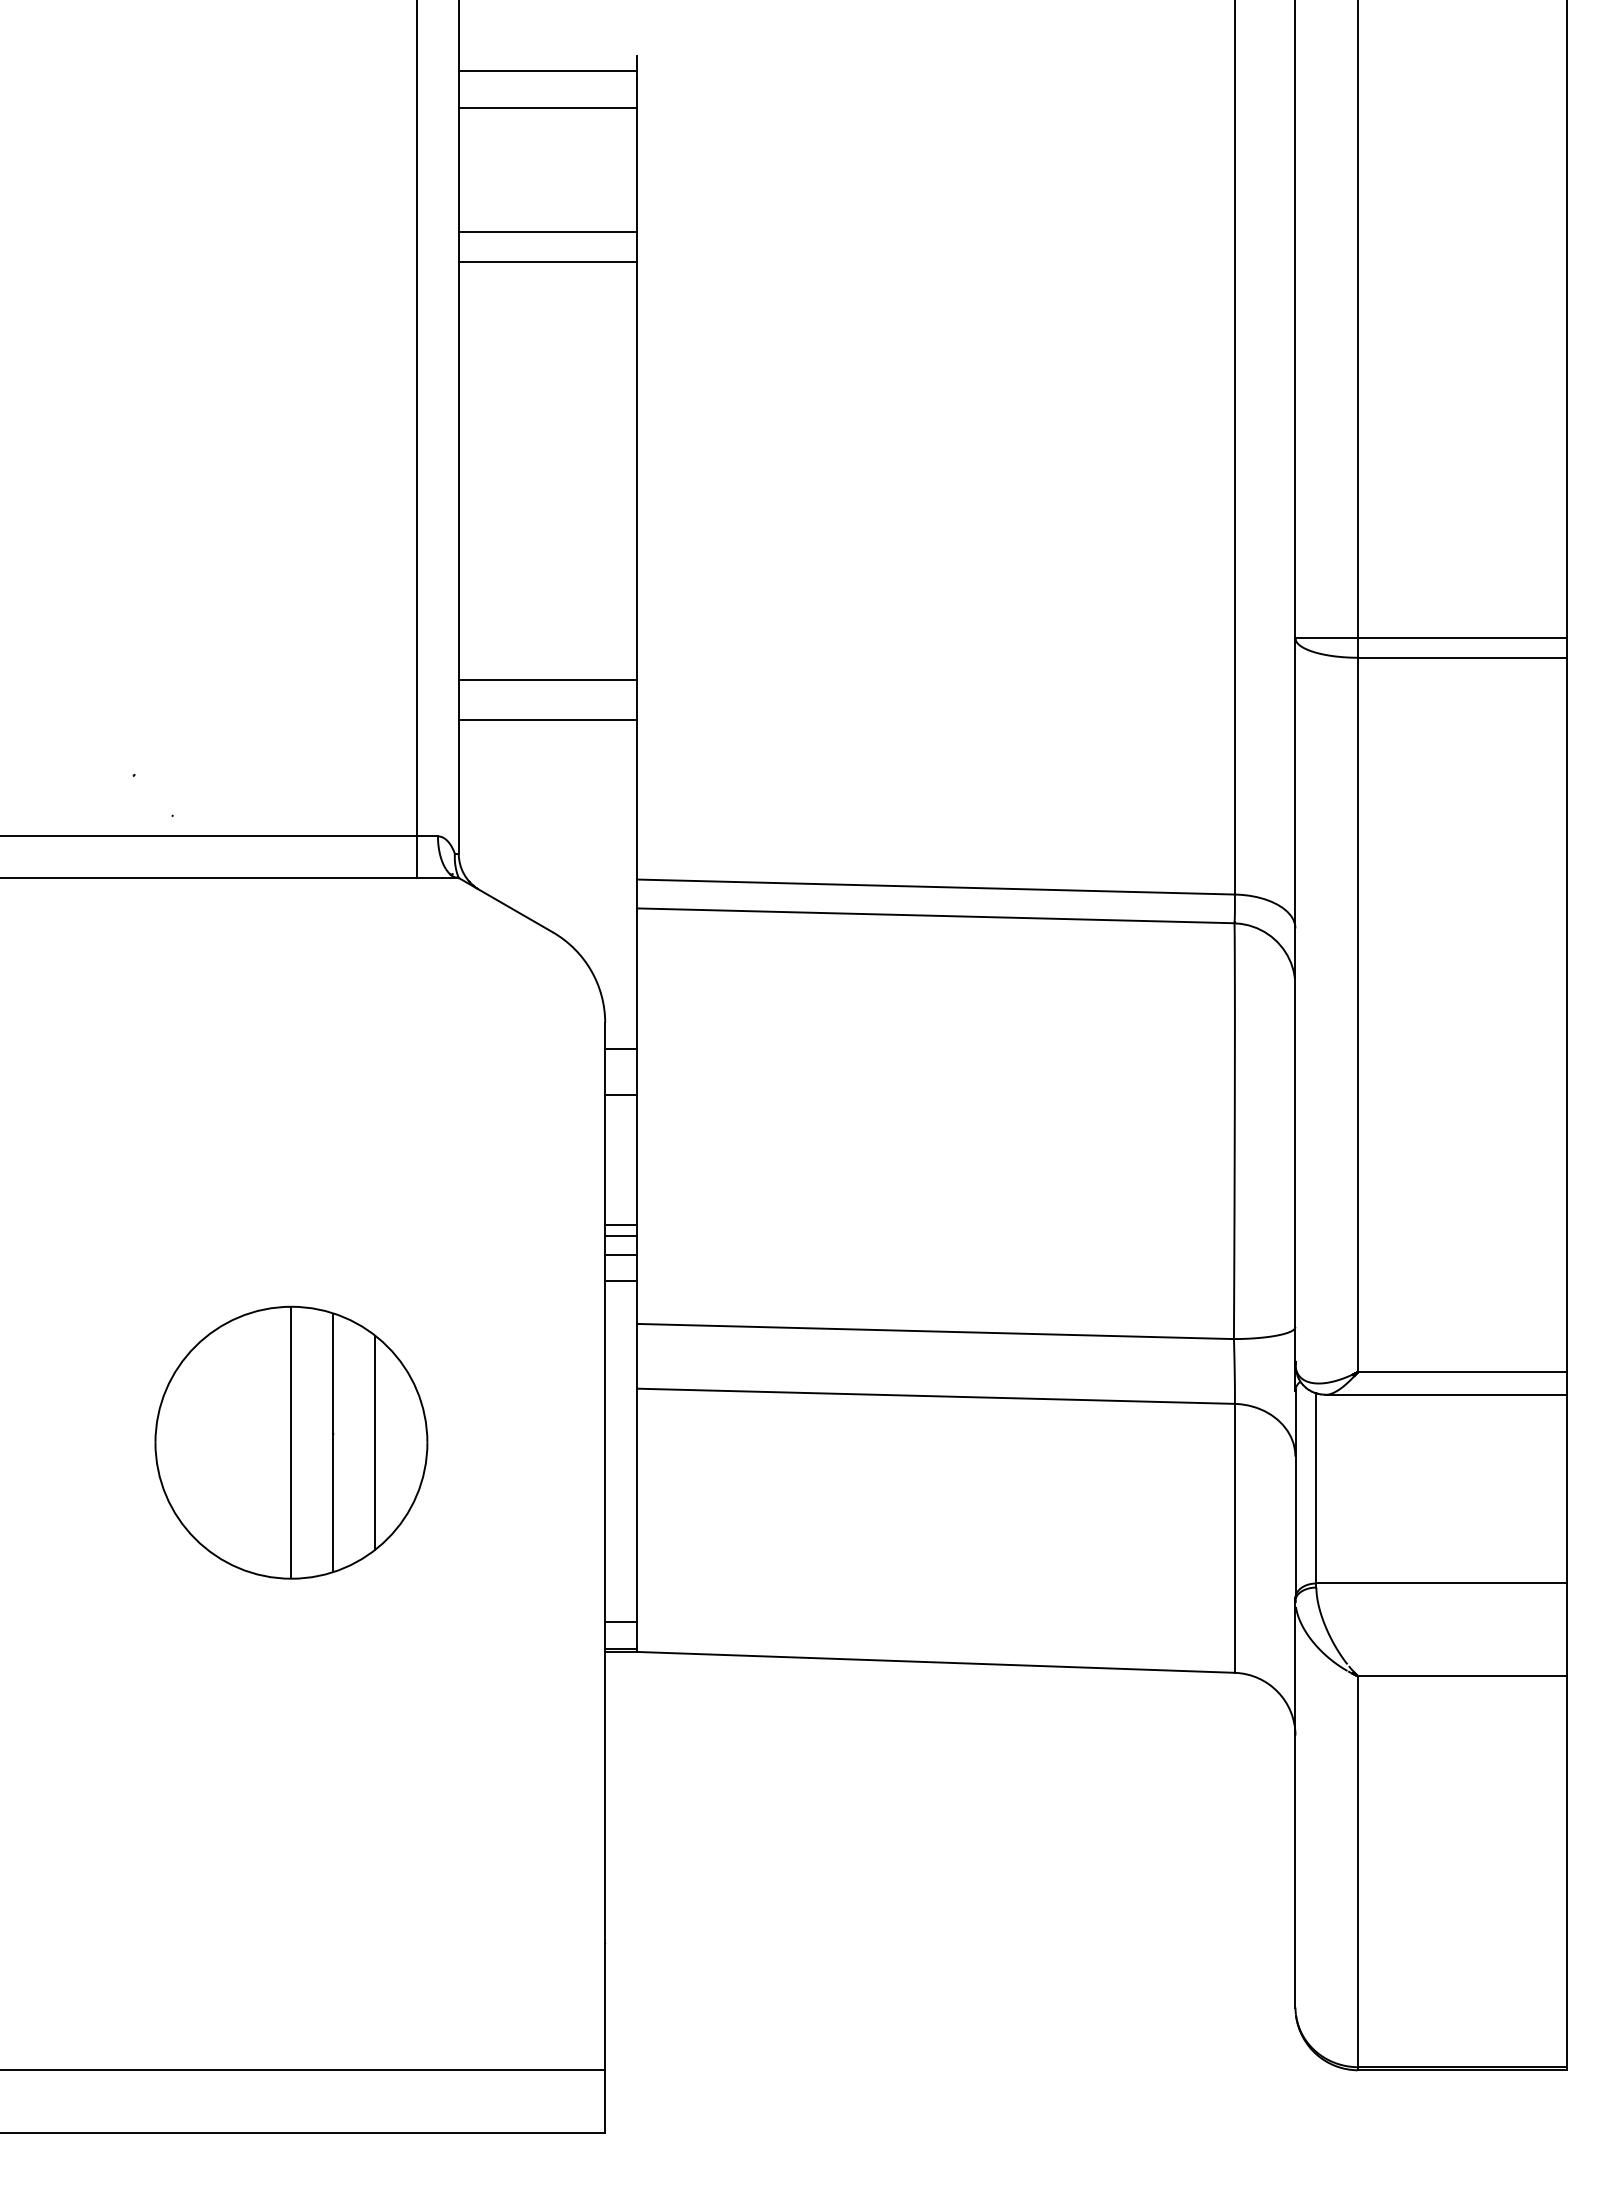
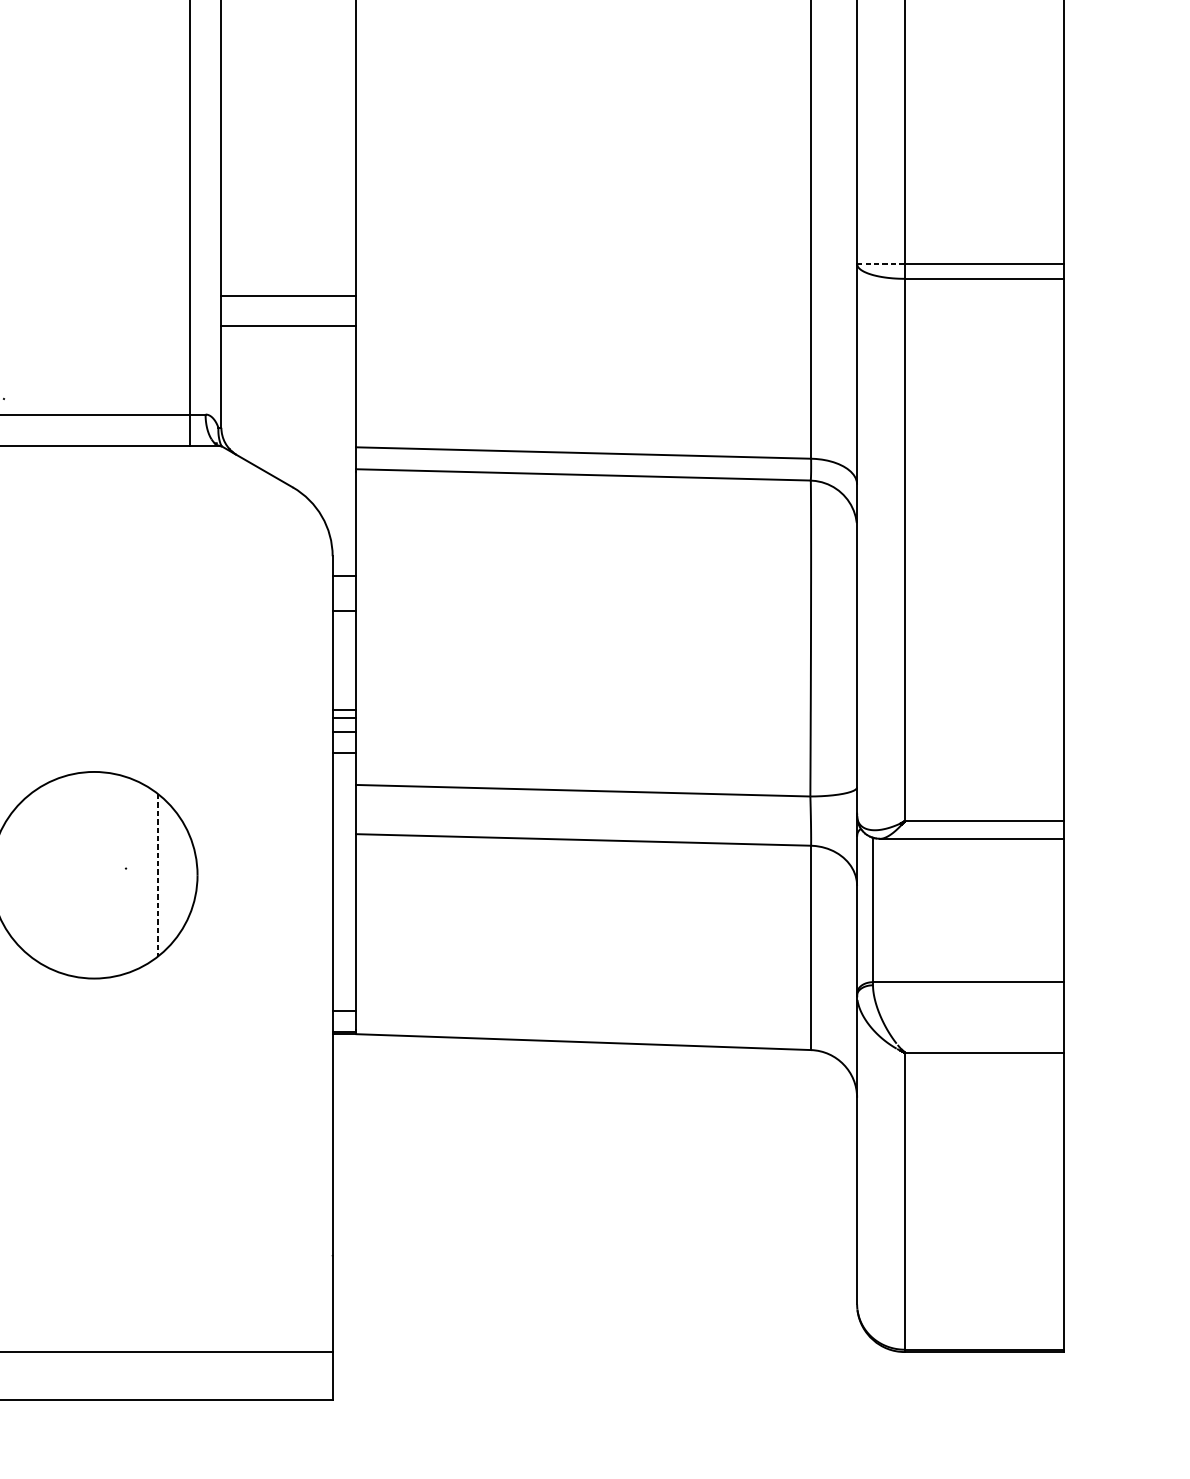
line: (1327, 638) -> (881, 264), solid -> dashed
line: (291, 1442) -> (94, 875), removed
line: (333, 1442) -> (126, 875), removed
line: (375, 1442) -> (158, 875), solid -> dashed

